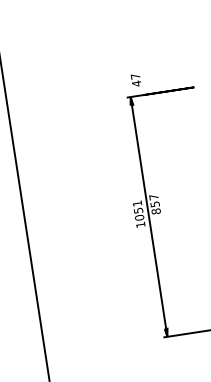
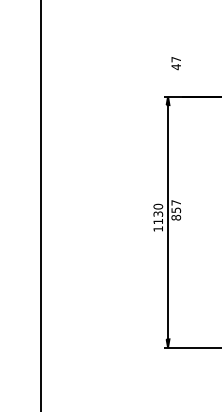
text: (135, 80) -> (175, 63), moved
text: (138, 210) -> (158, 213), 1051 -> 1130

